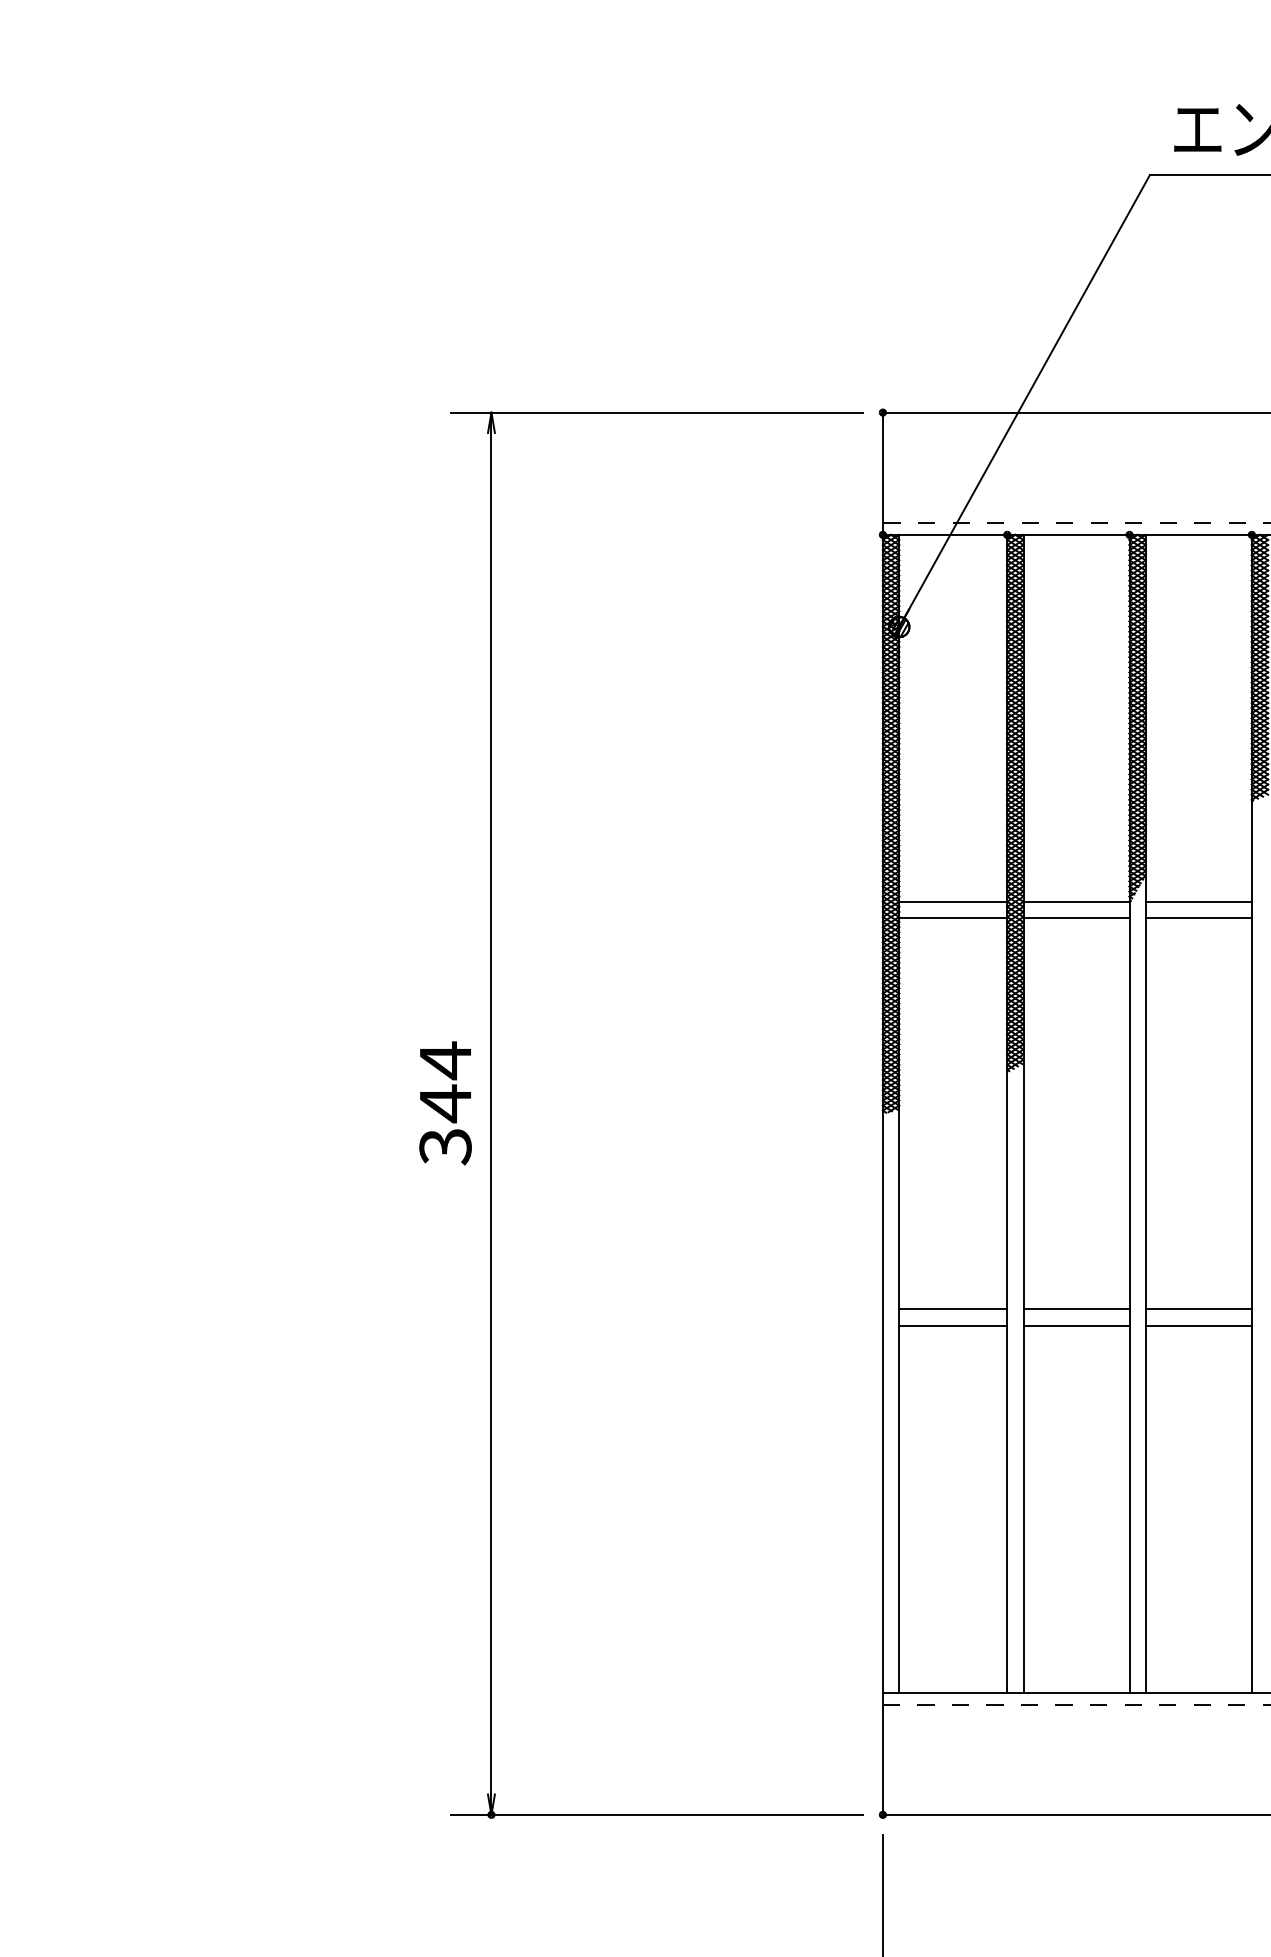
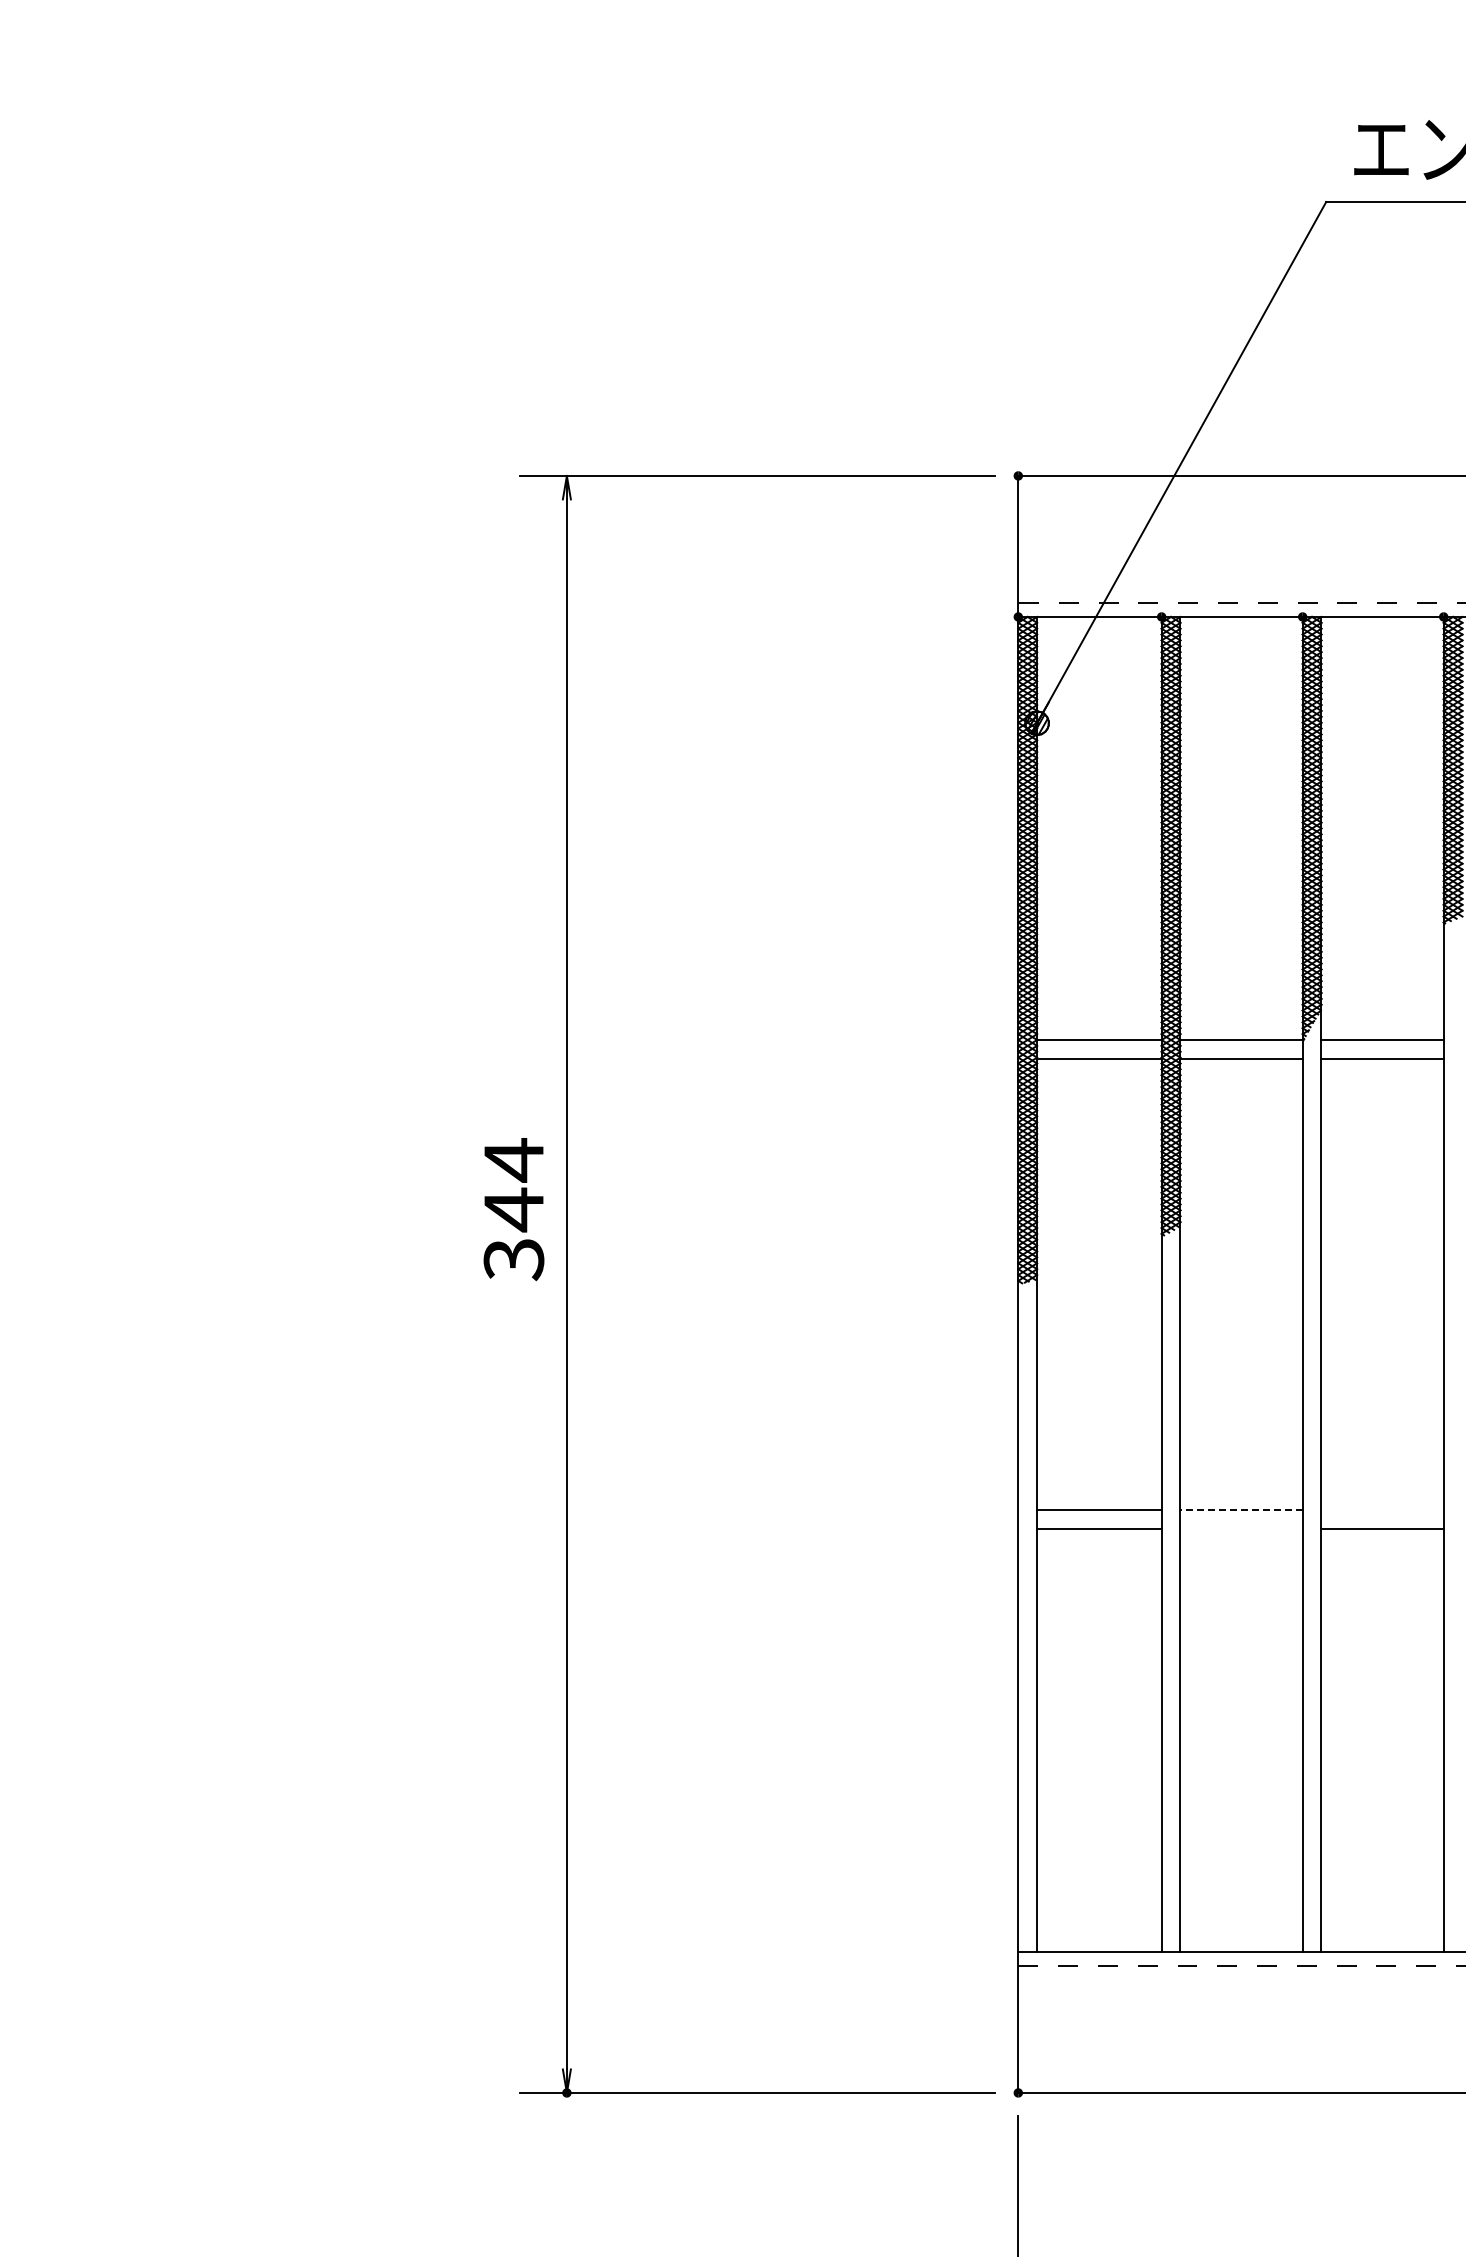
text: (445, 1103) -> (513, 1209), moved
line: (1076, 1309) -> (1241, 1510), solid -> dashed
line: (1198, 1309) -> (1382, 1510), removed
line: (1076, 1325) -> (1241, 1528), removed

